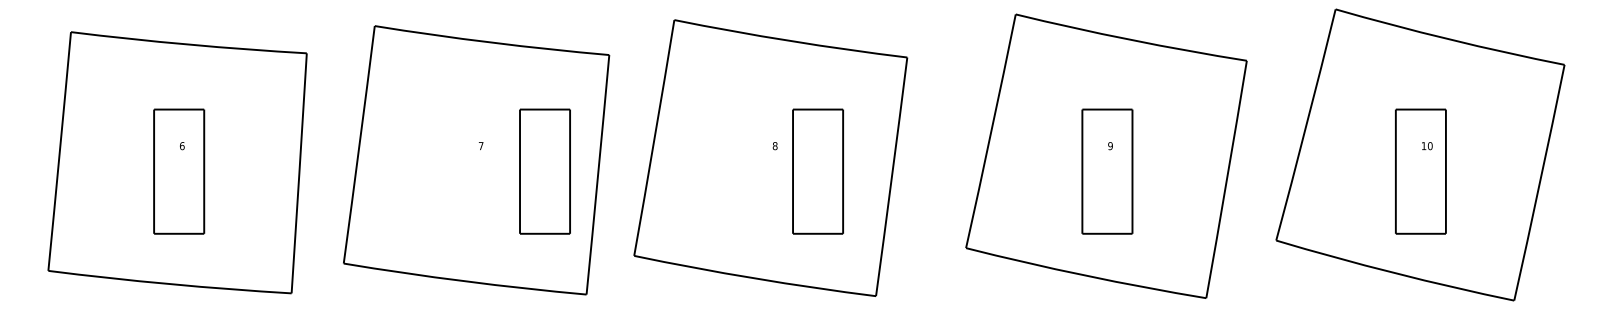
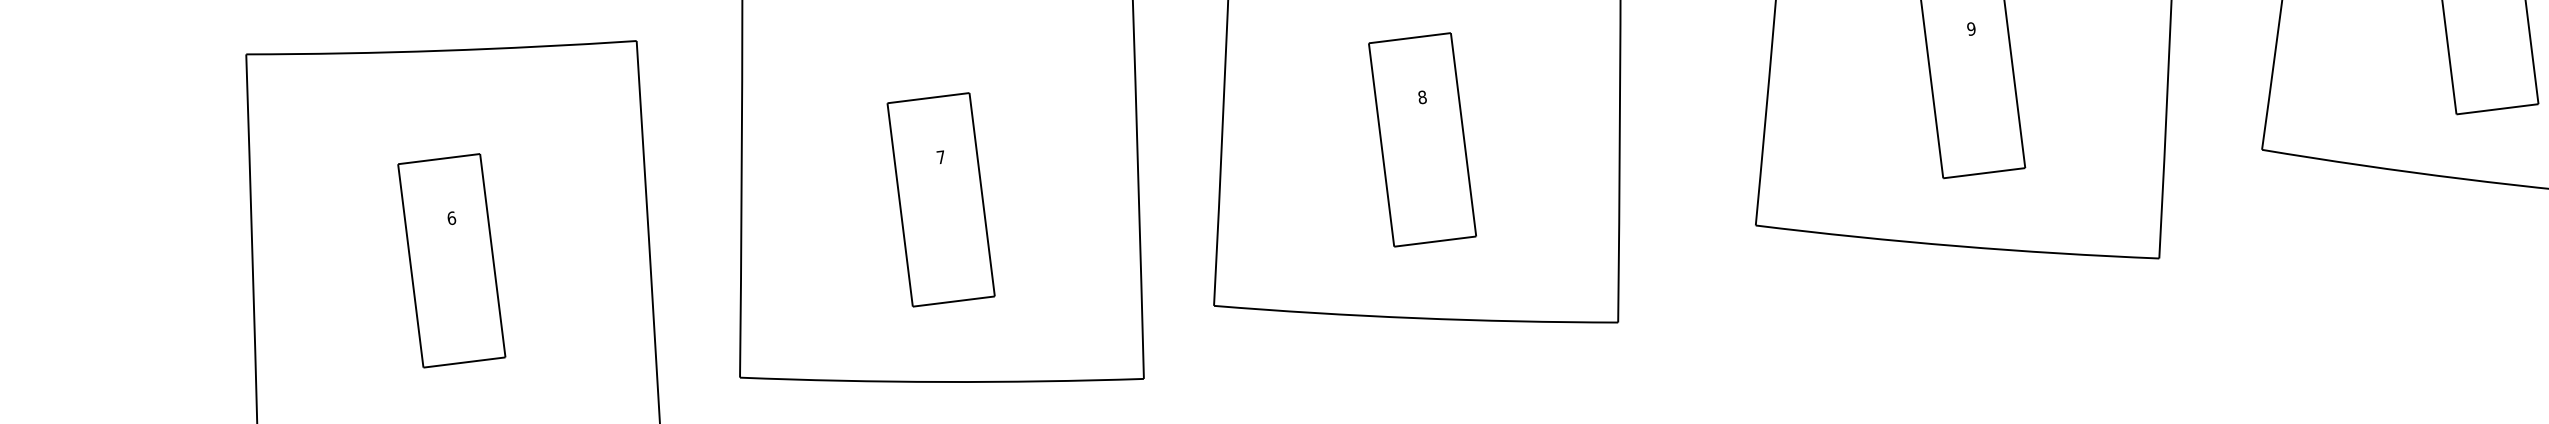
part: (544, 171) -> (940, 199), moved
part: (817, 171) -> (1421, 139), moved

